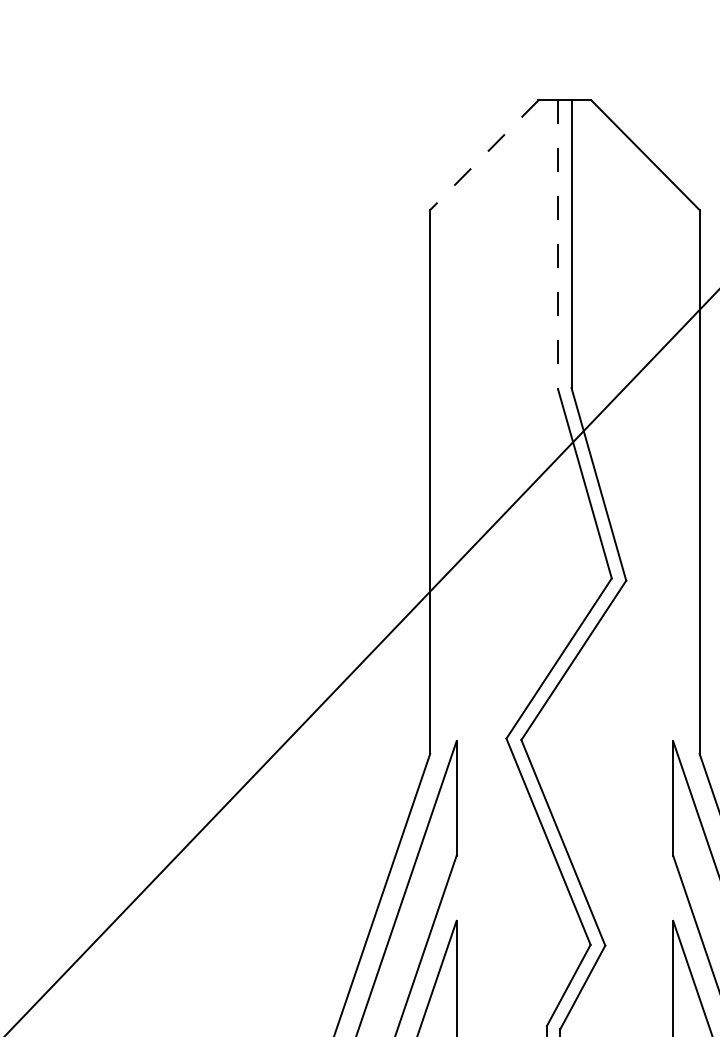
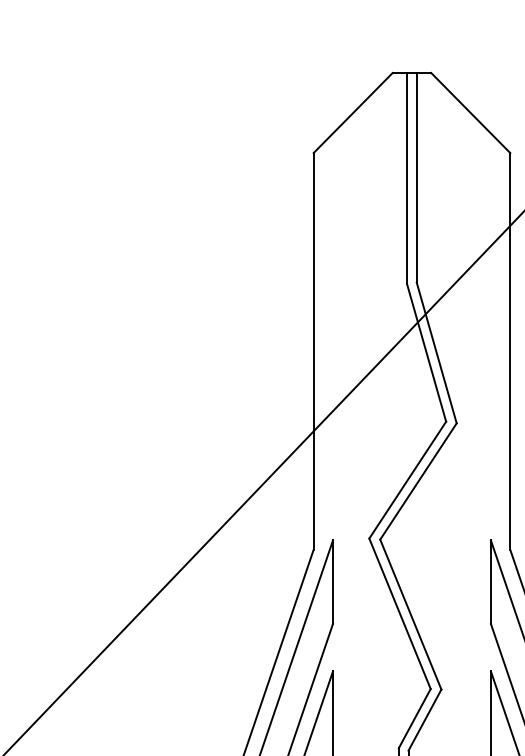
line: (483, 155) -> (352, 113), dashed -> solid
line: (558, 245) -> (407, 178), dashed -> solid

